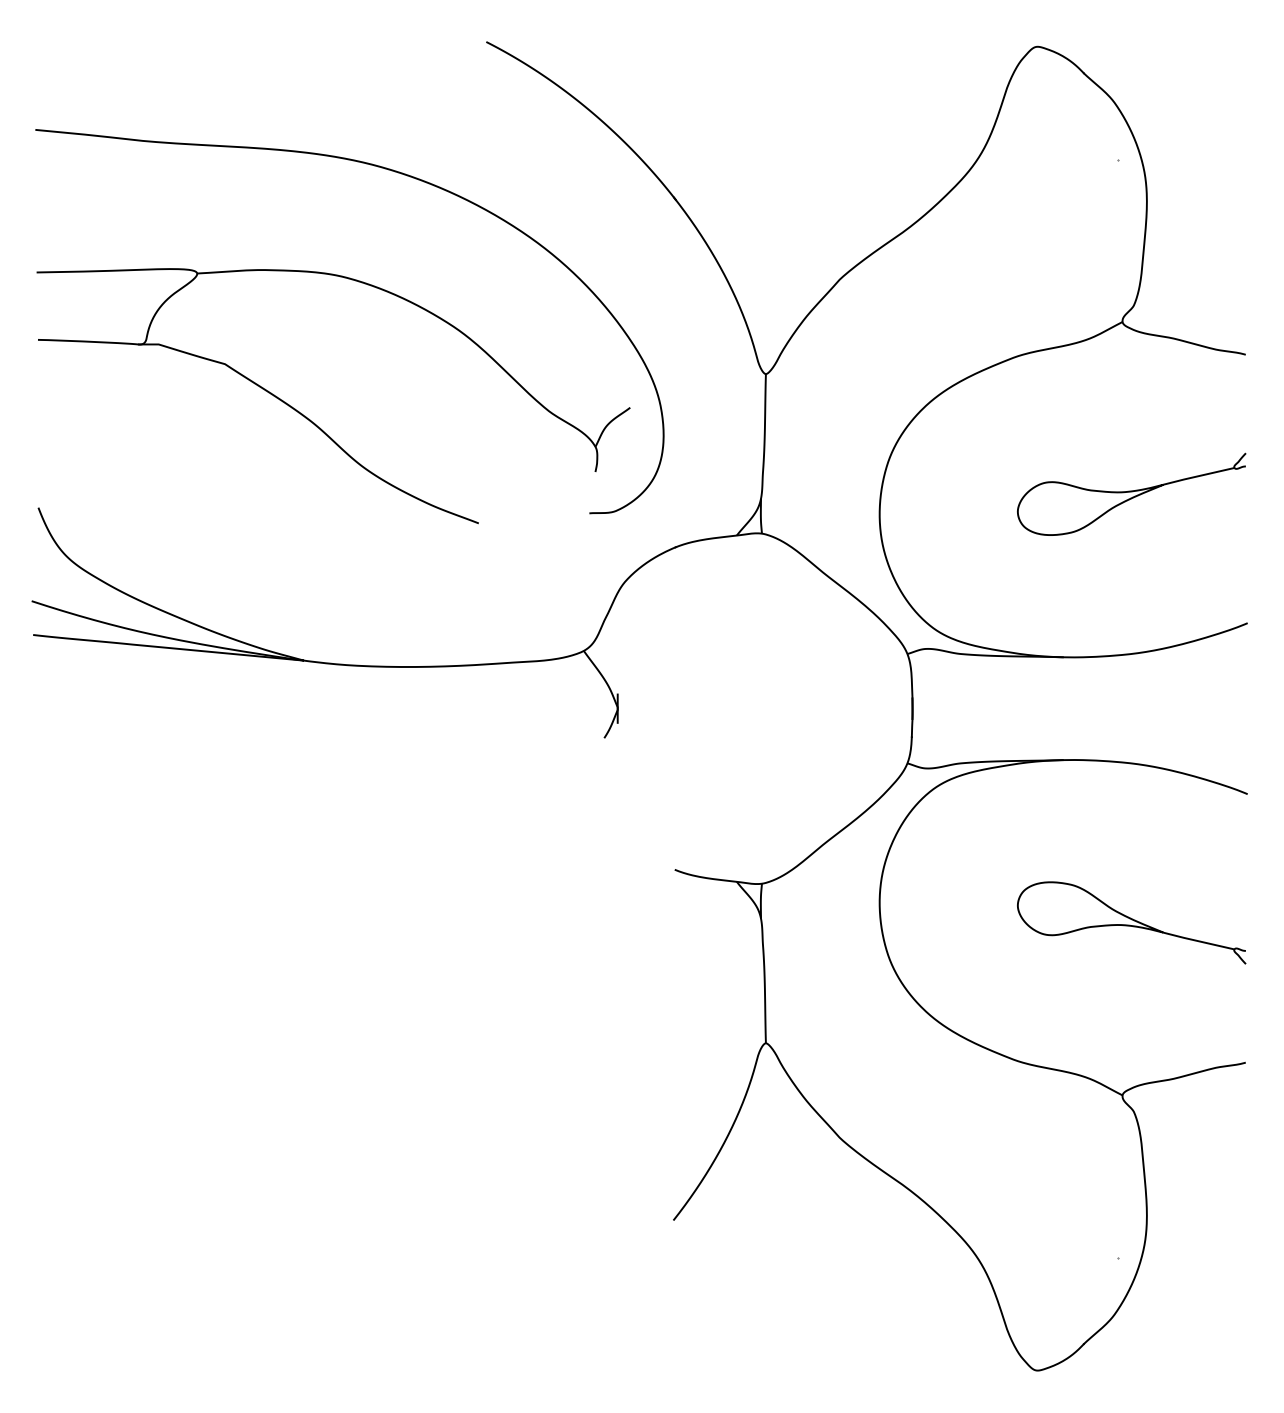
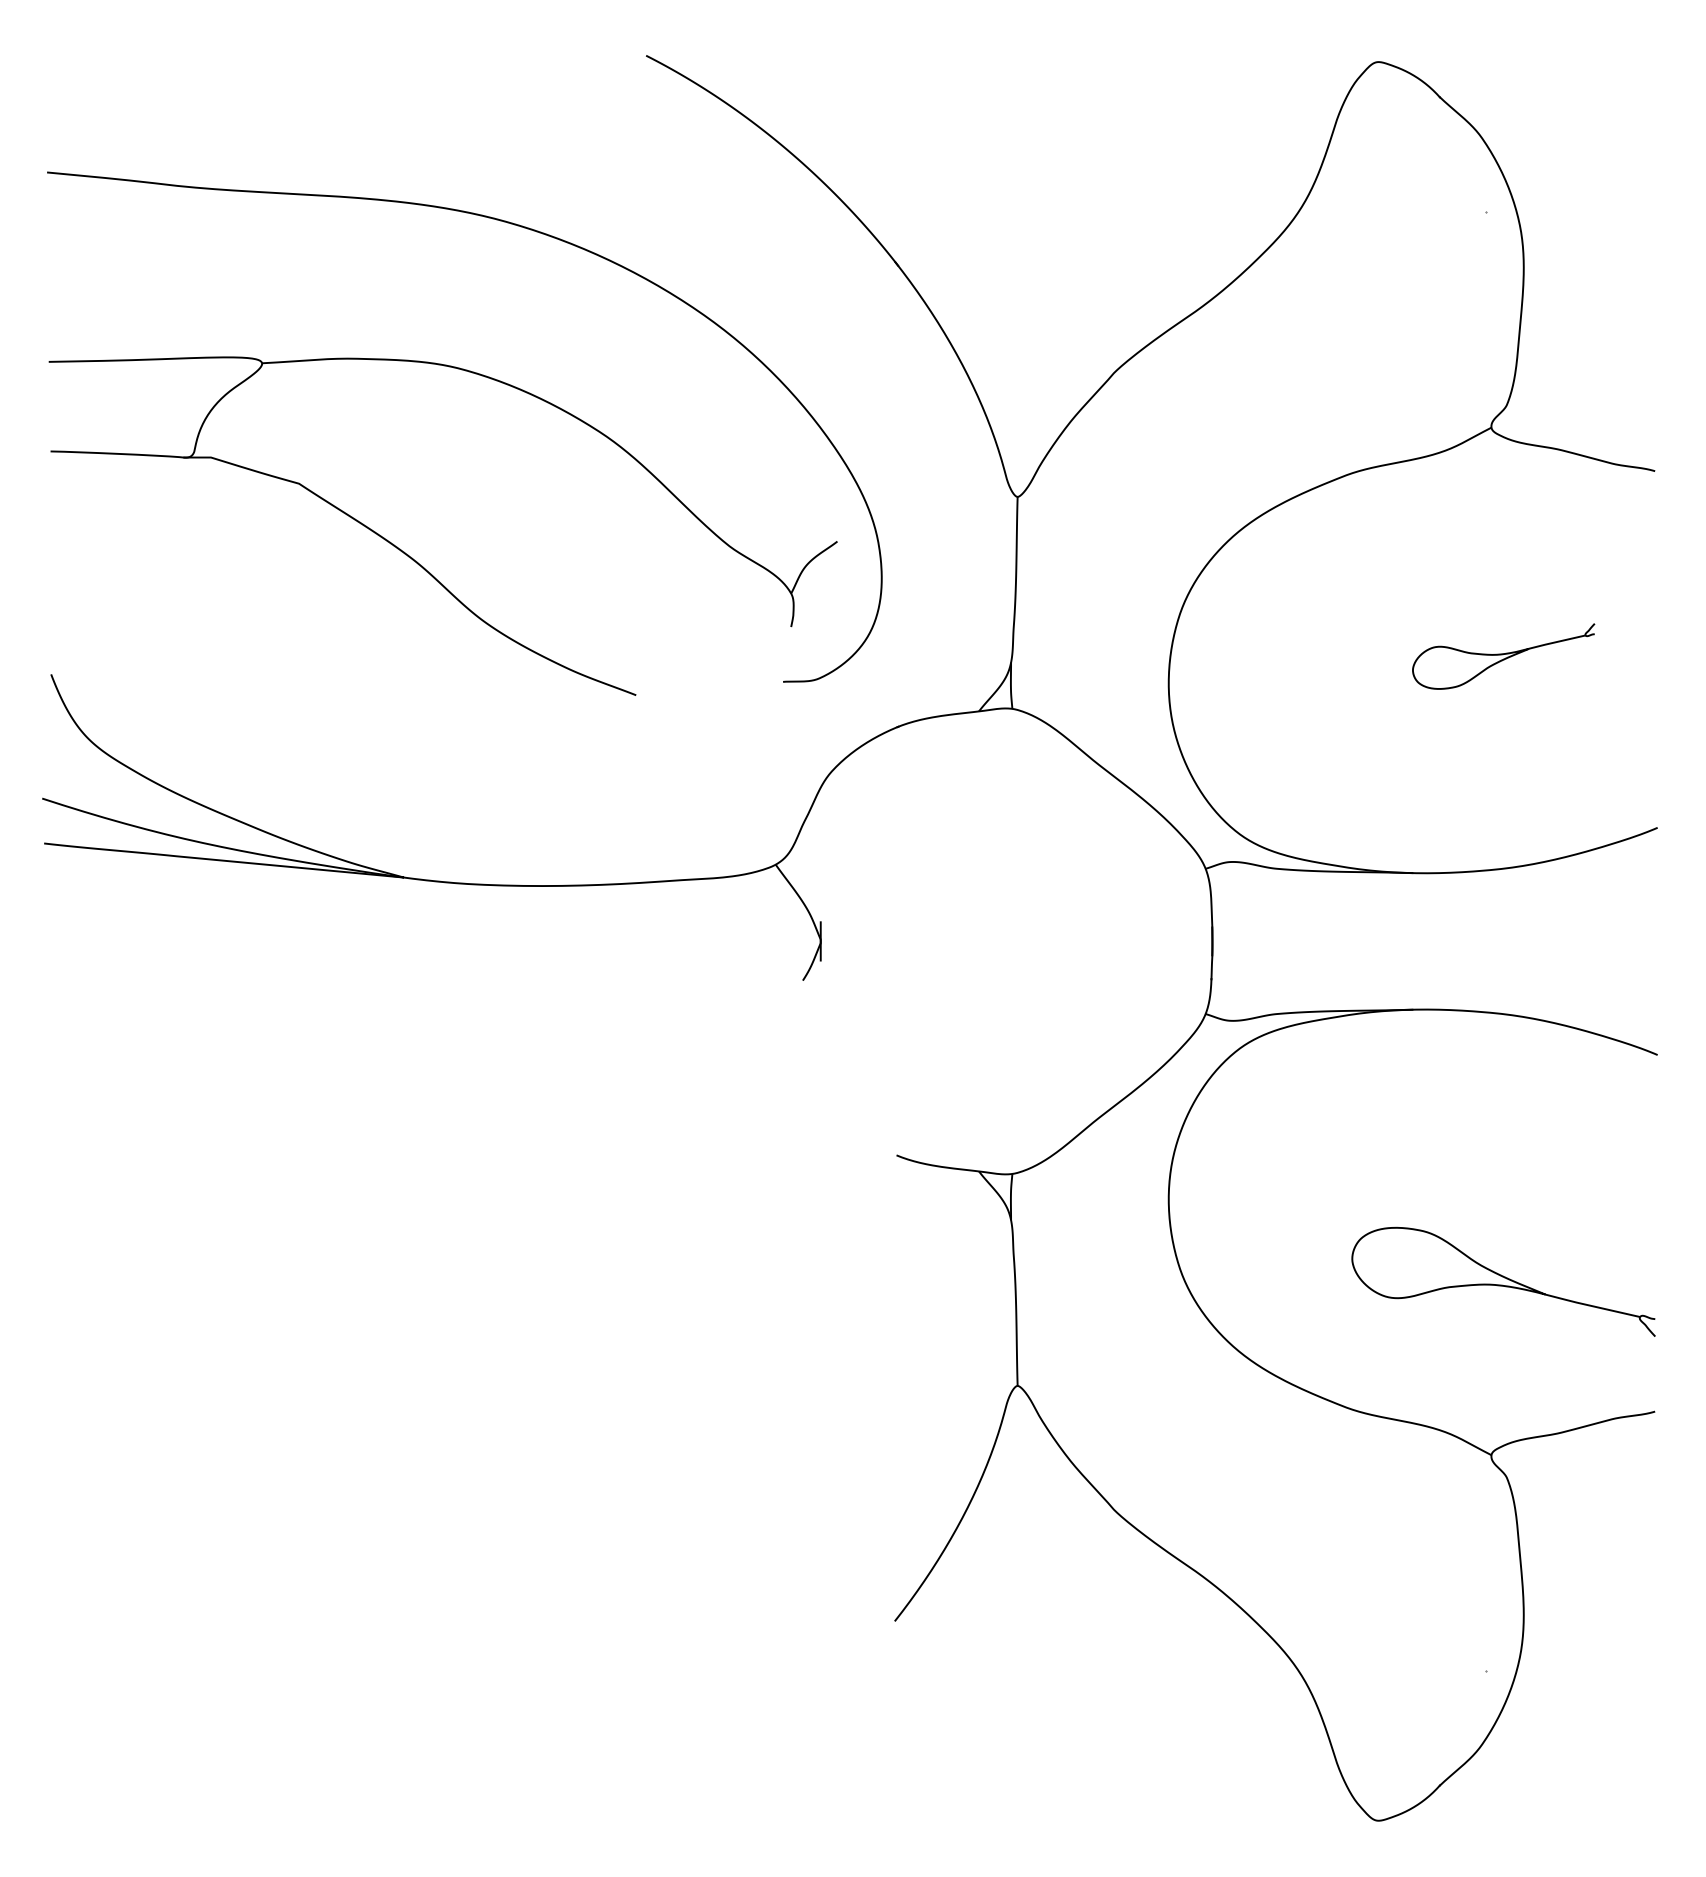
part: (1131, 493) -> (1503, 655), size x0.6
part: (1131, 922) -> (1503, 1281), moved

